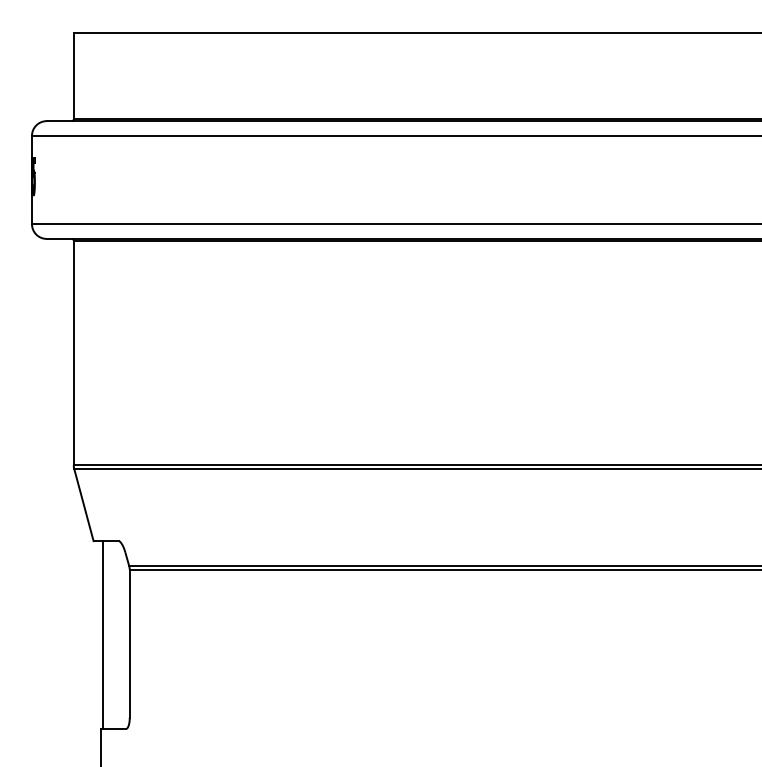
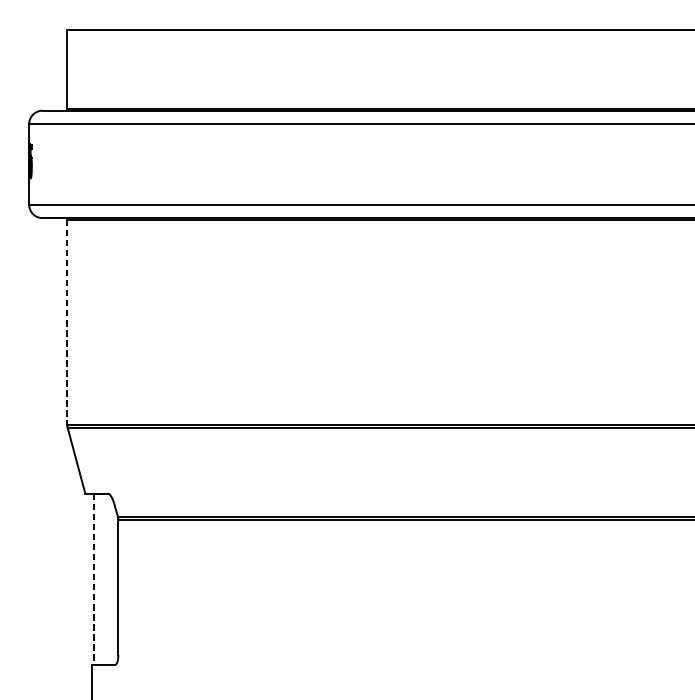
line: (73, 353) -> (67, 322), solid -> dashed
line: (102, 634) -> (93, 578), solid -> dashed

